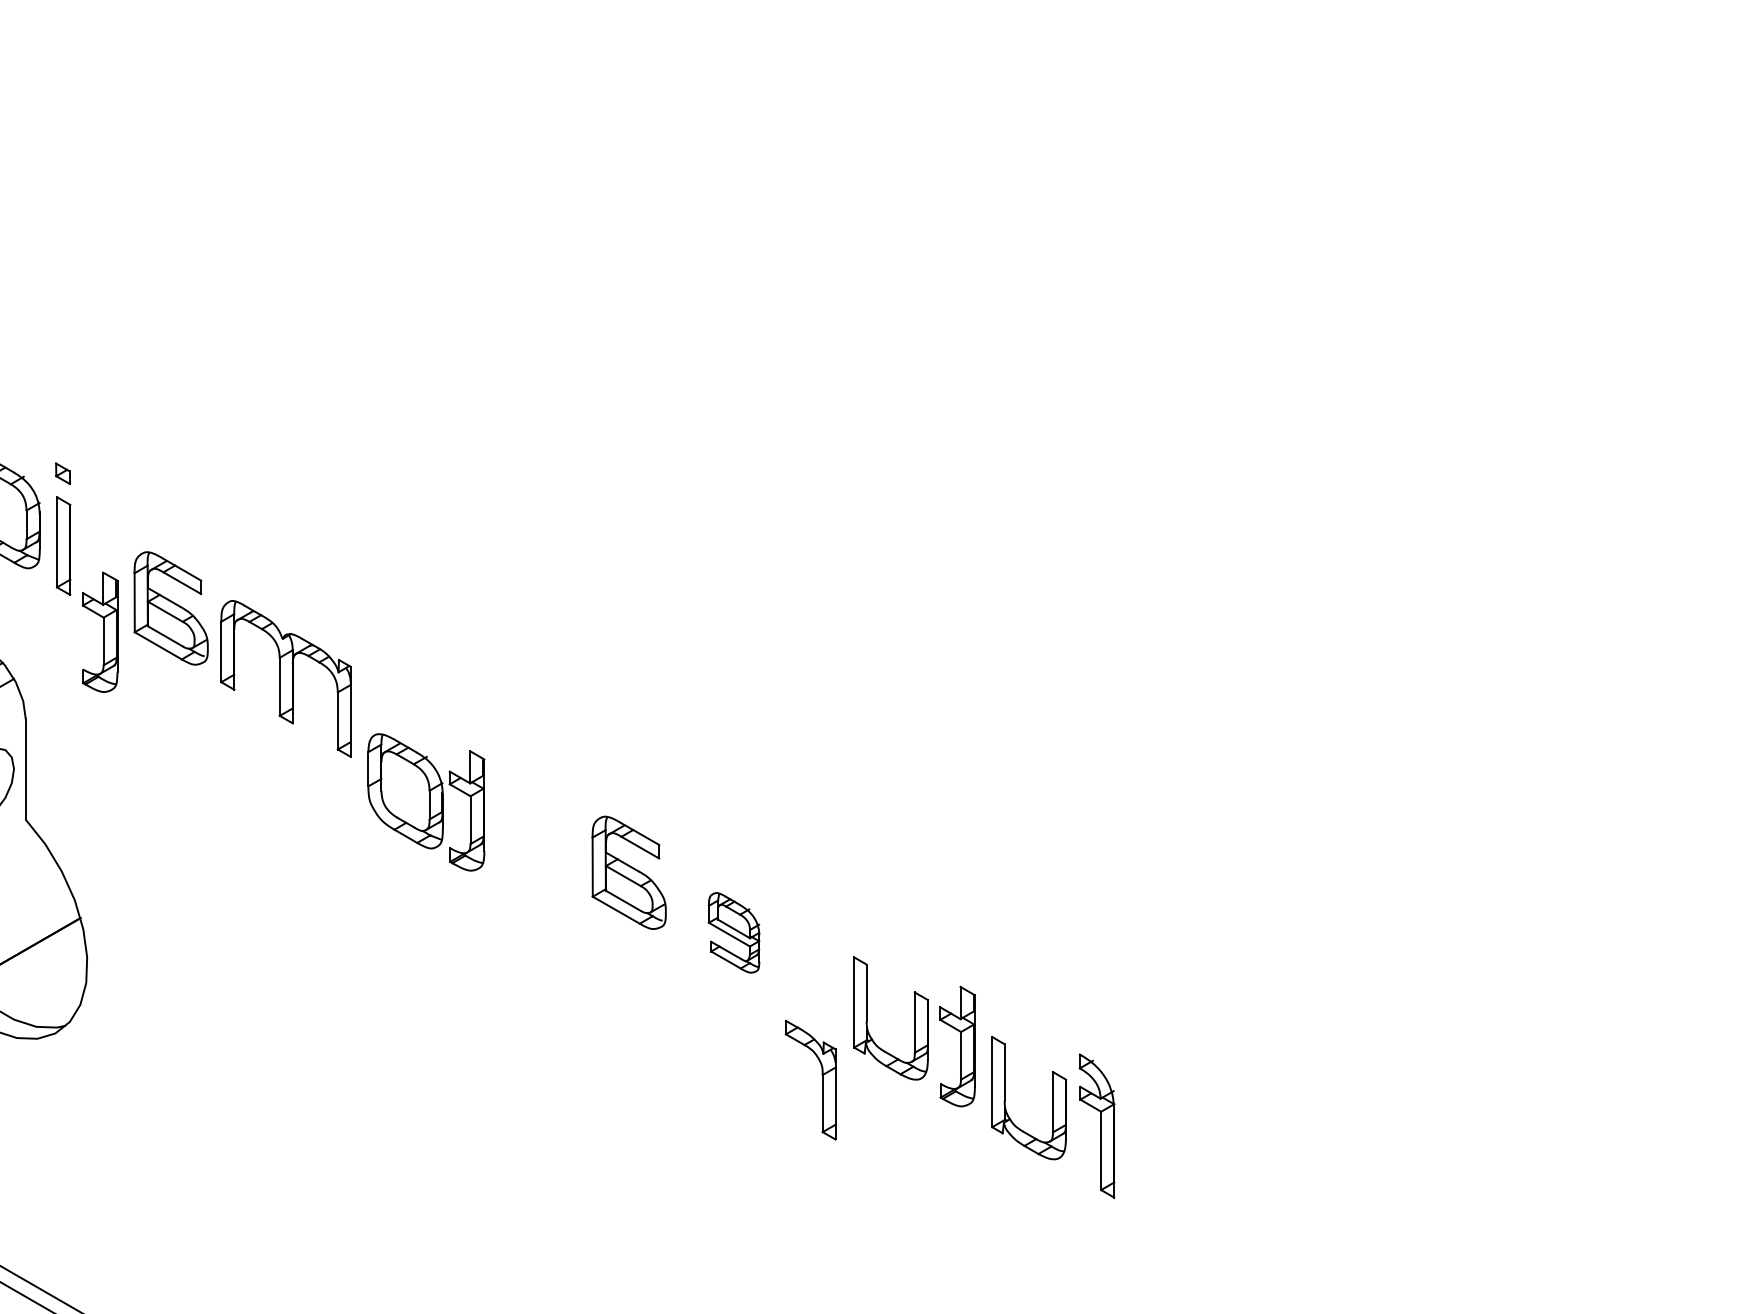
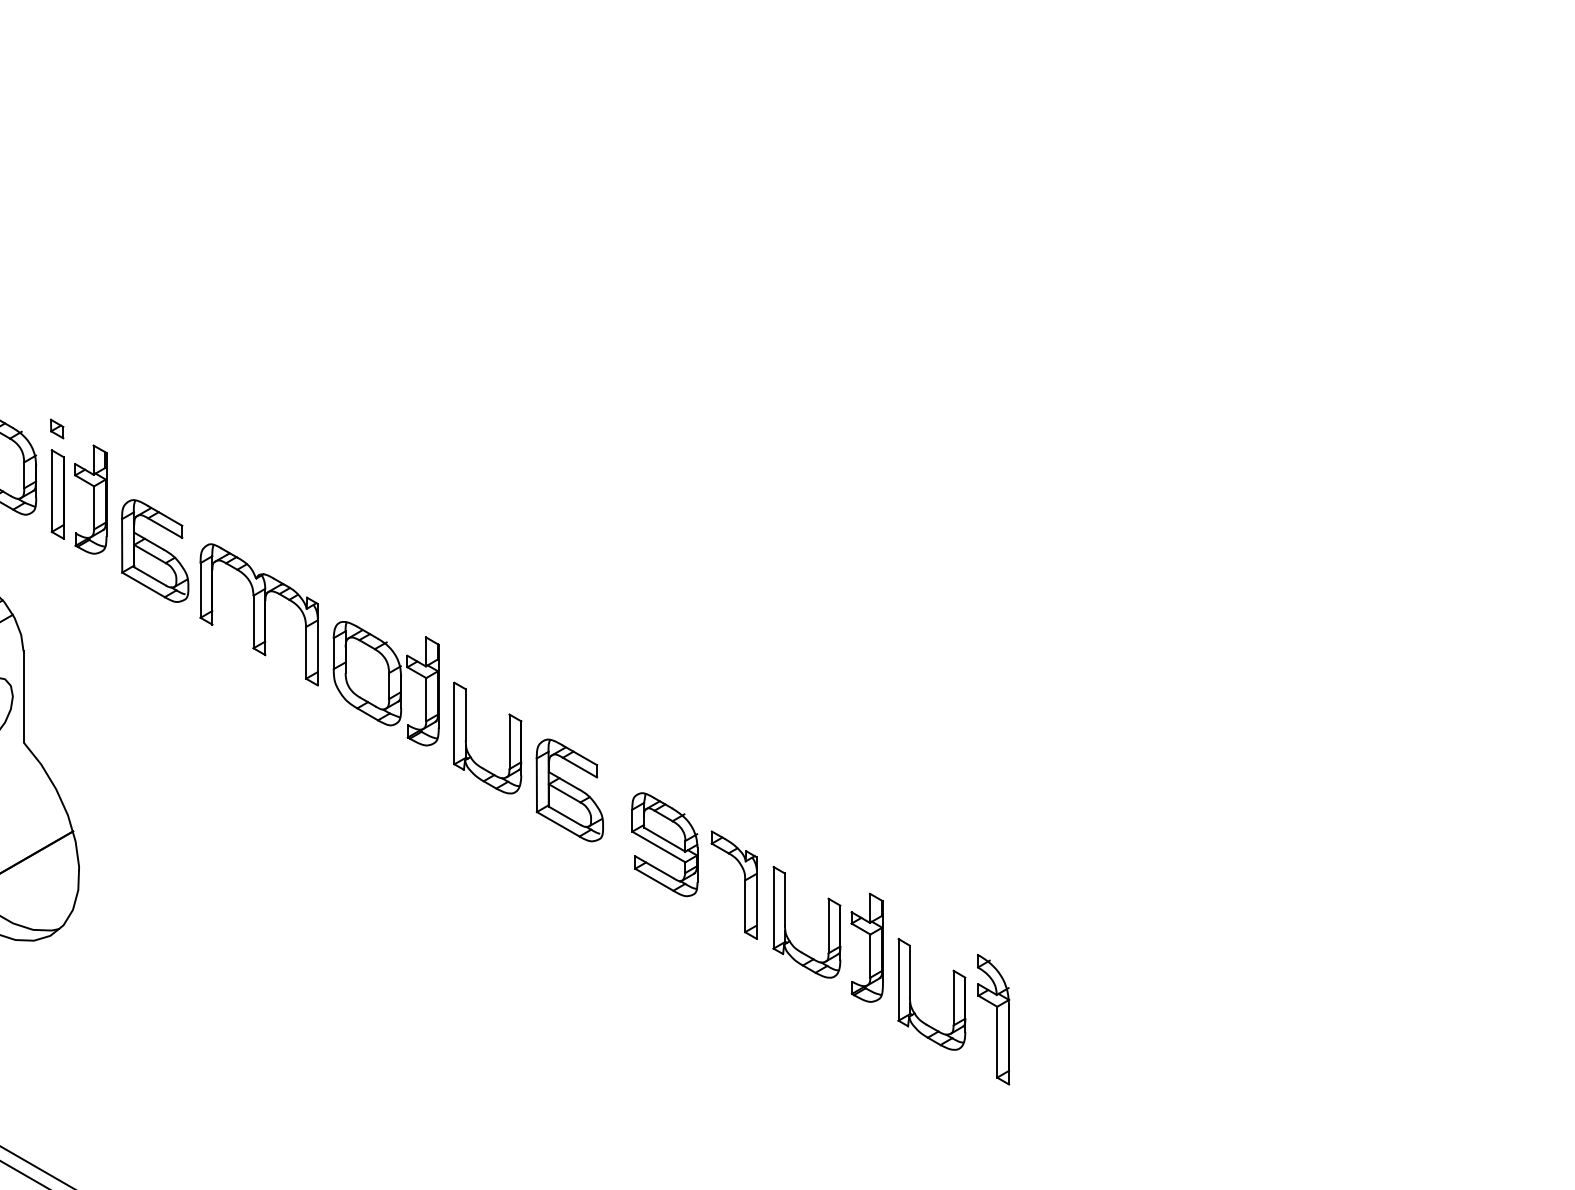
part: (99, 632) -> (90, 499), moved
part: (425, 802) -> (385, 683), moved
part: (514, 814) -> (466, 737), added
part: (733, 932) -> (664, 844), size x1.43
part: (822, 1079) -> (744, 884), moved

